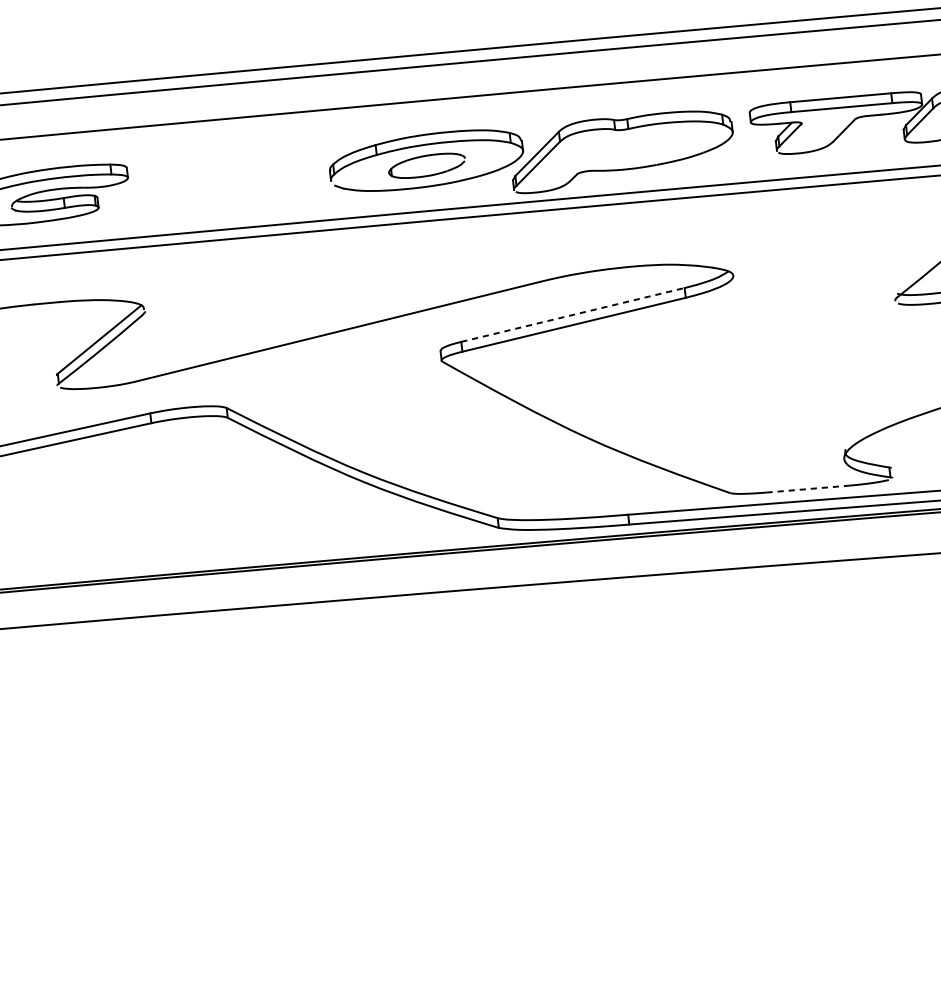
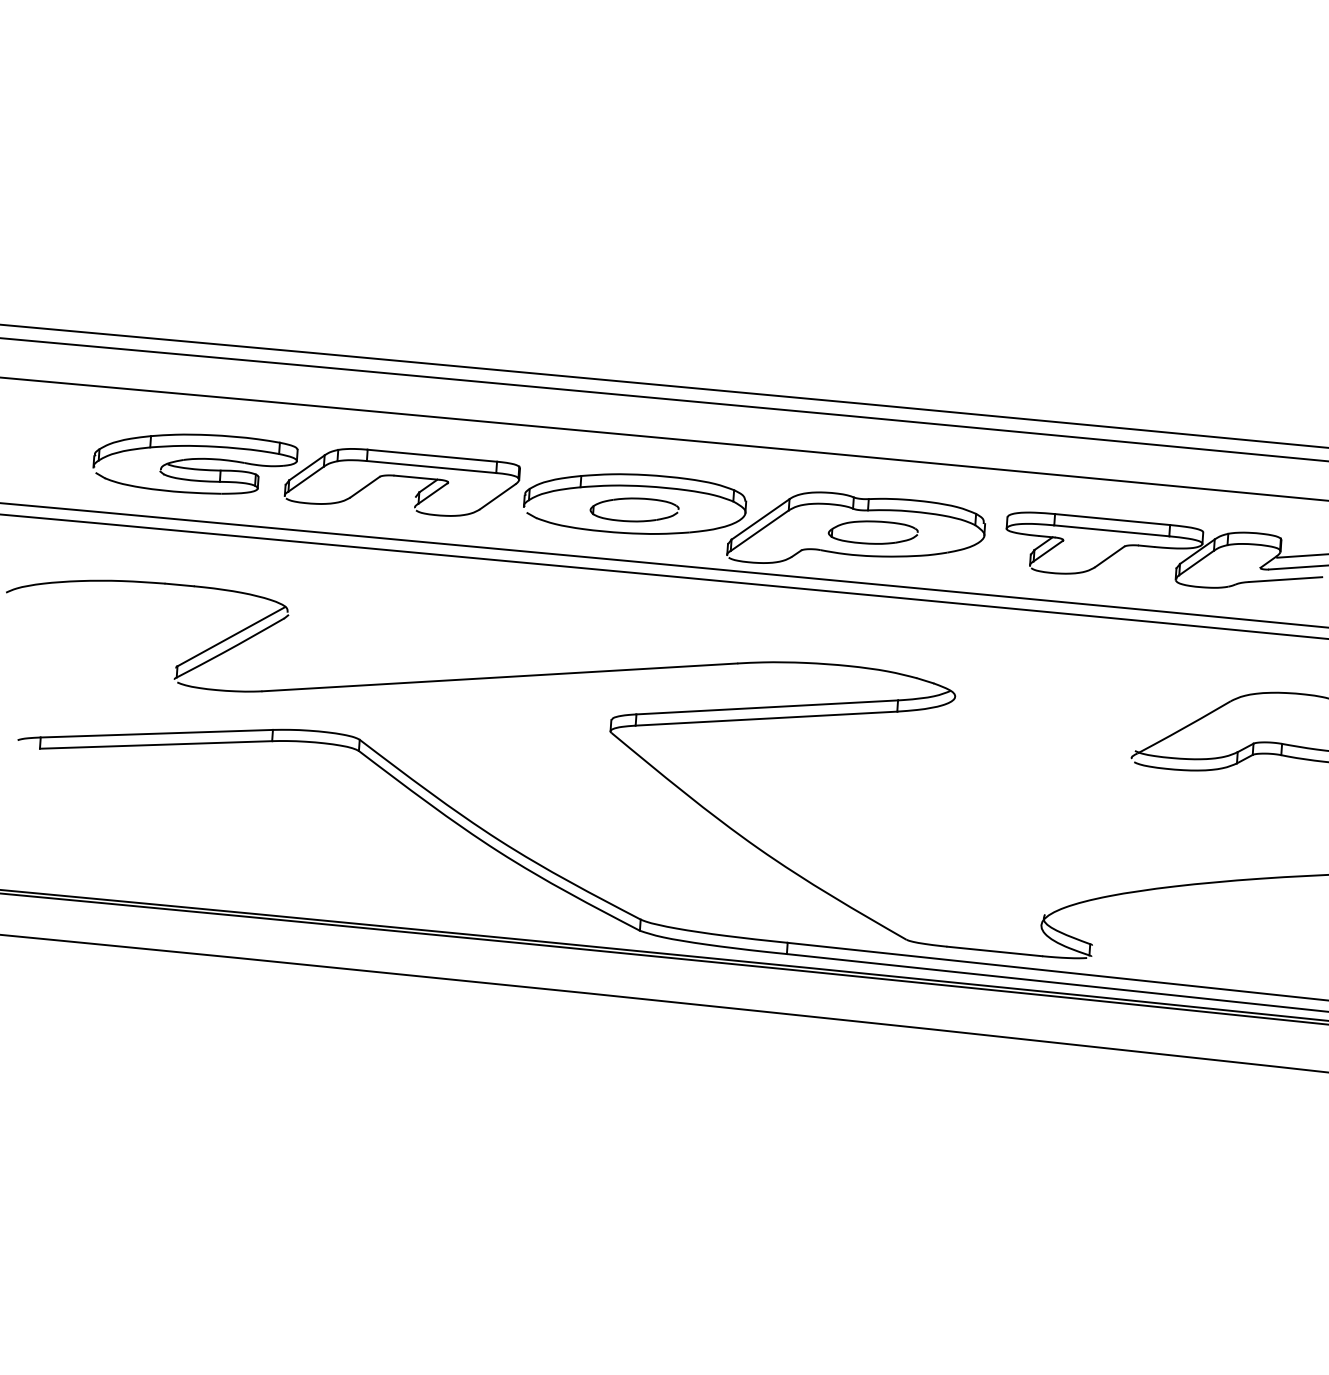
part: (634, 138) -> (872, 522), added
part: (221, 179) -> (401, 482), added
line: (573, 315) -> (767, 707), dashed -> solid
line: (807, 489) -> (994, 951), dashed -> solid

